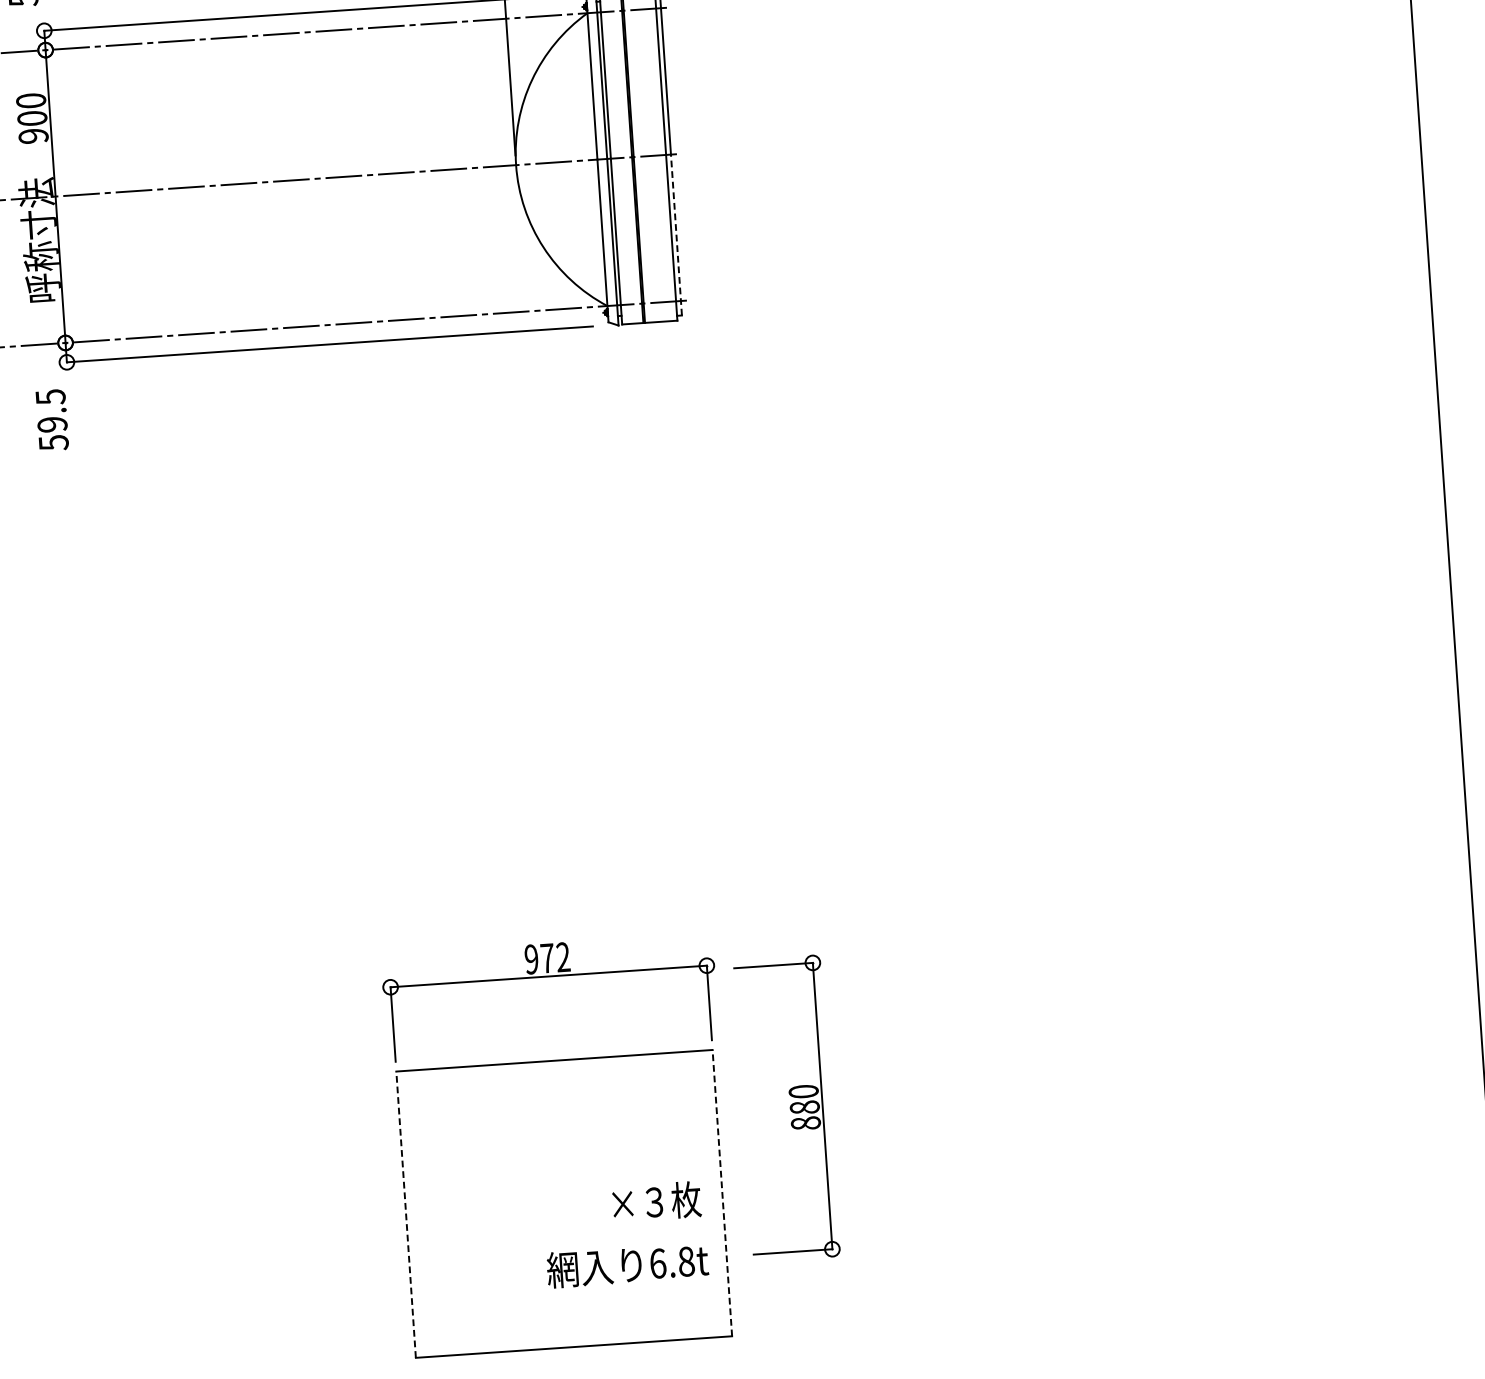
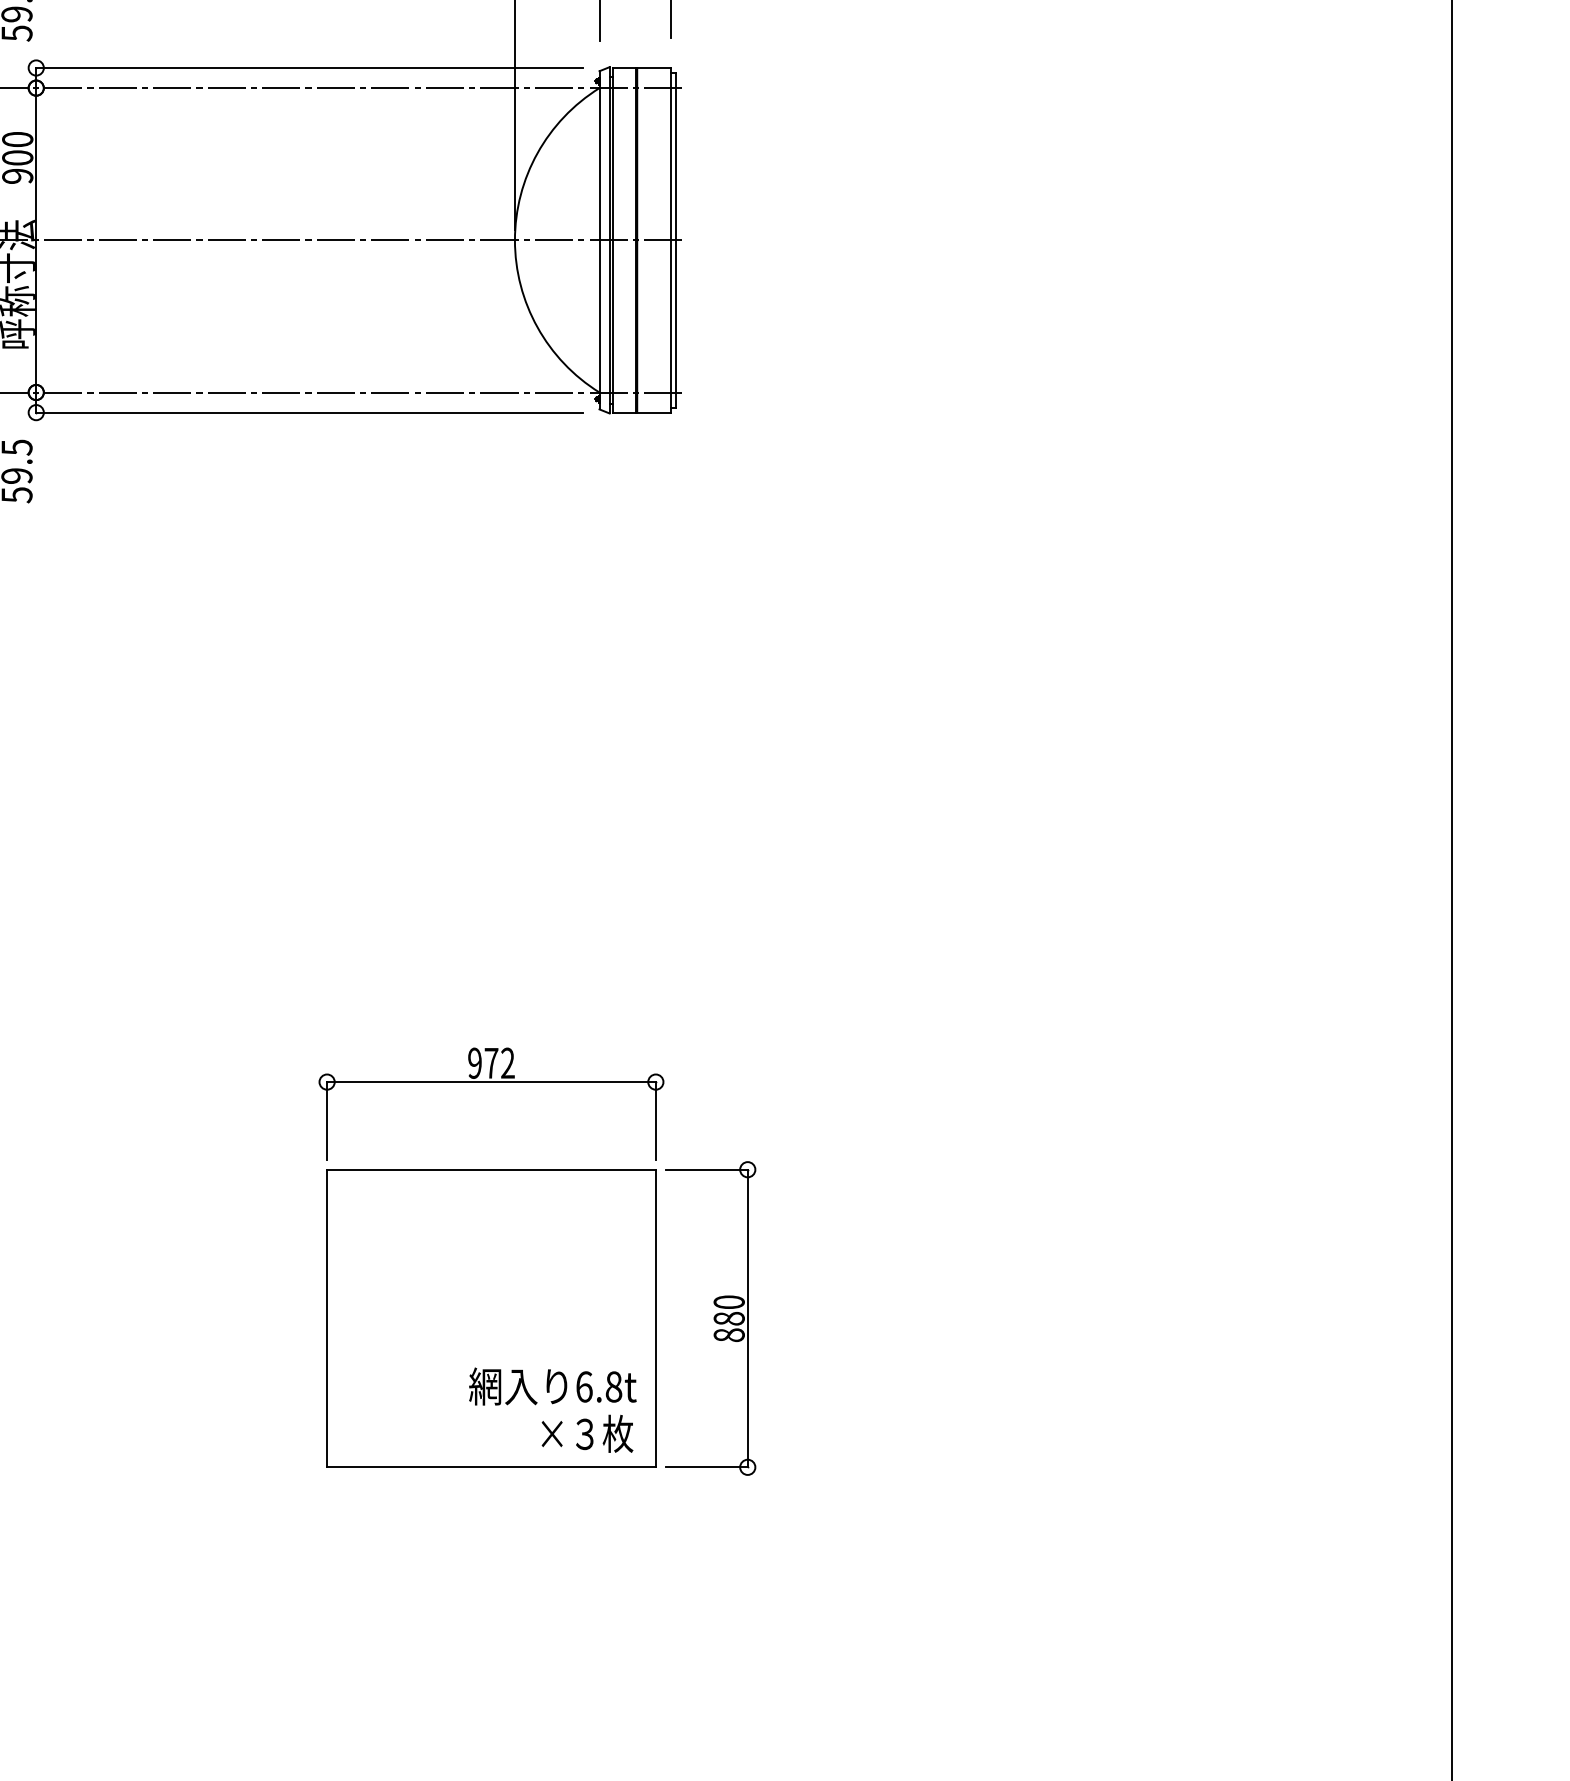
line: (675, 234) -> (675, 323), dashed -> solid
part: (786, 1108) -> (710, 1318), moved
line: (722, 1193) -> (655, 1318), dashed -> solid
text: (656, 1201) -> (587, 1433), moved
line: (406, 1214) -> (327, 1318), dashed -> solid

